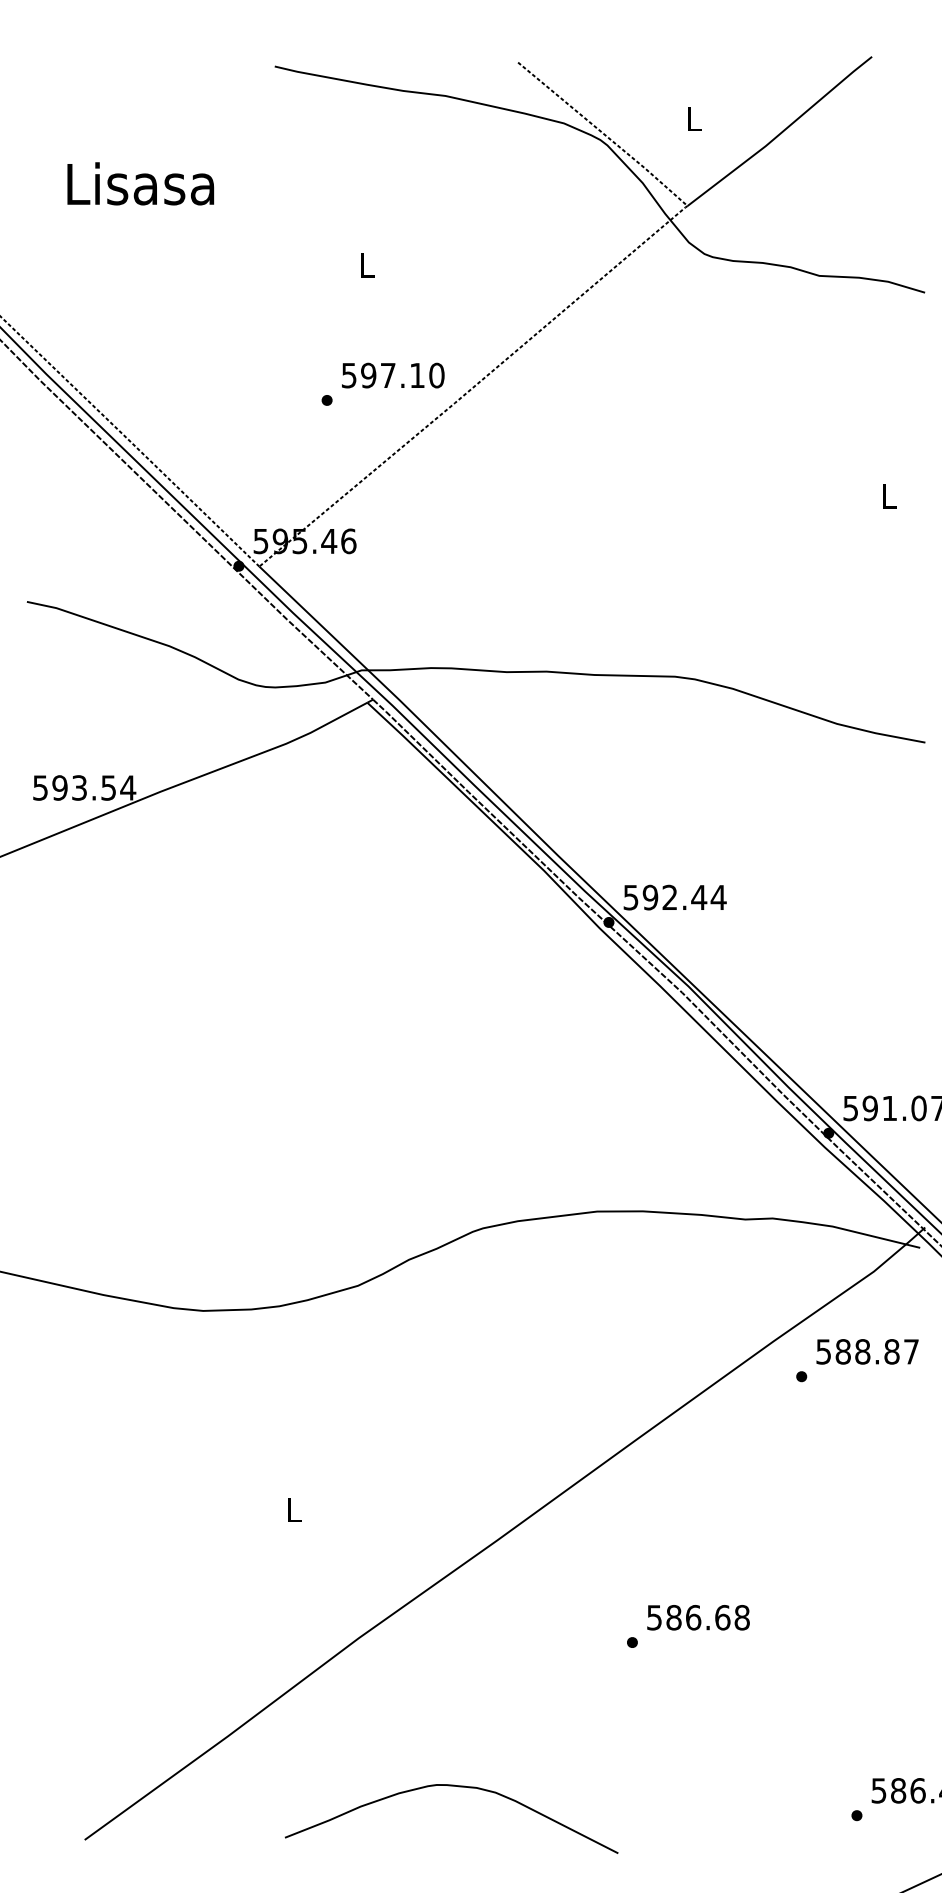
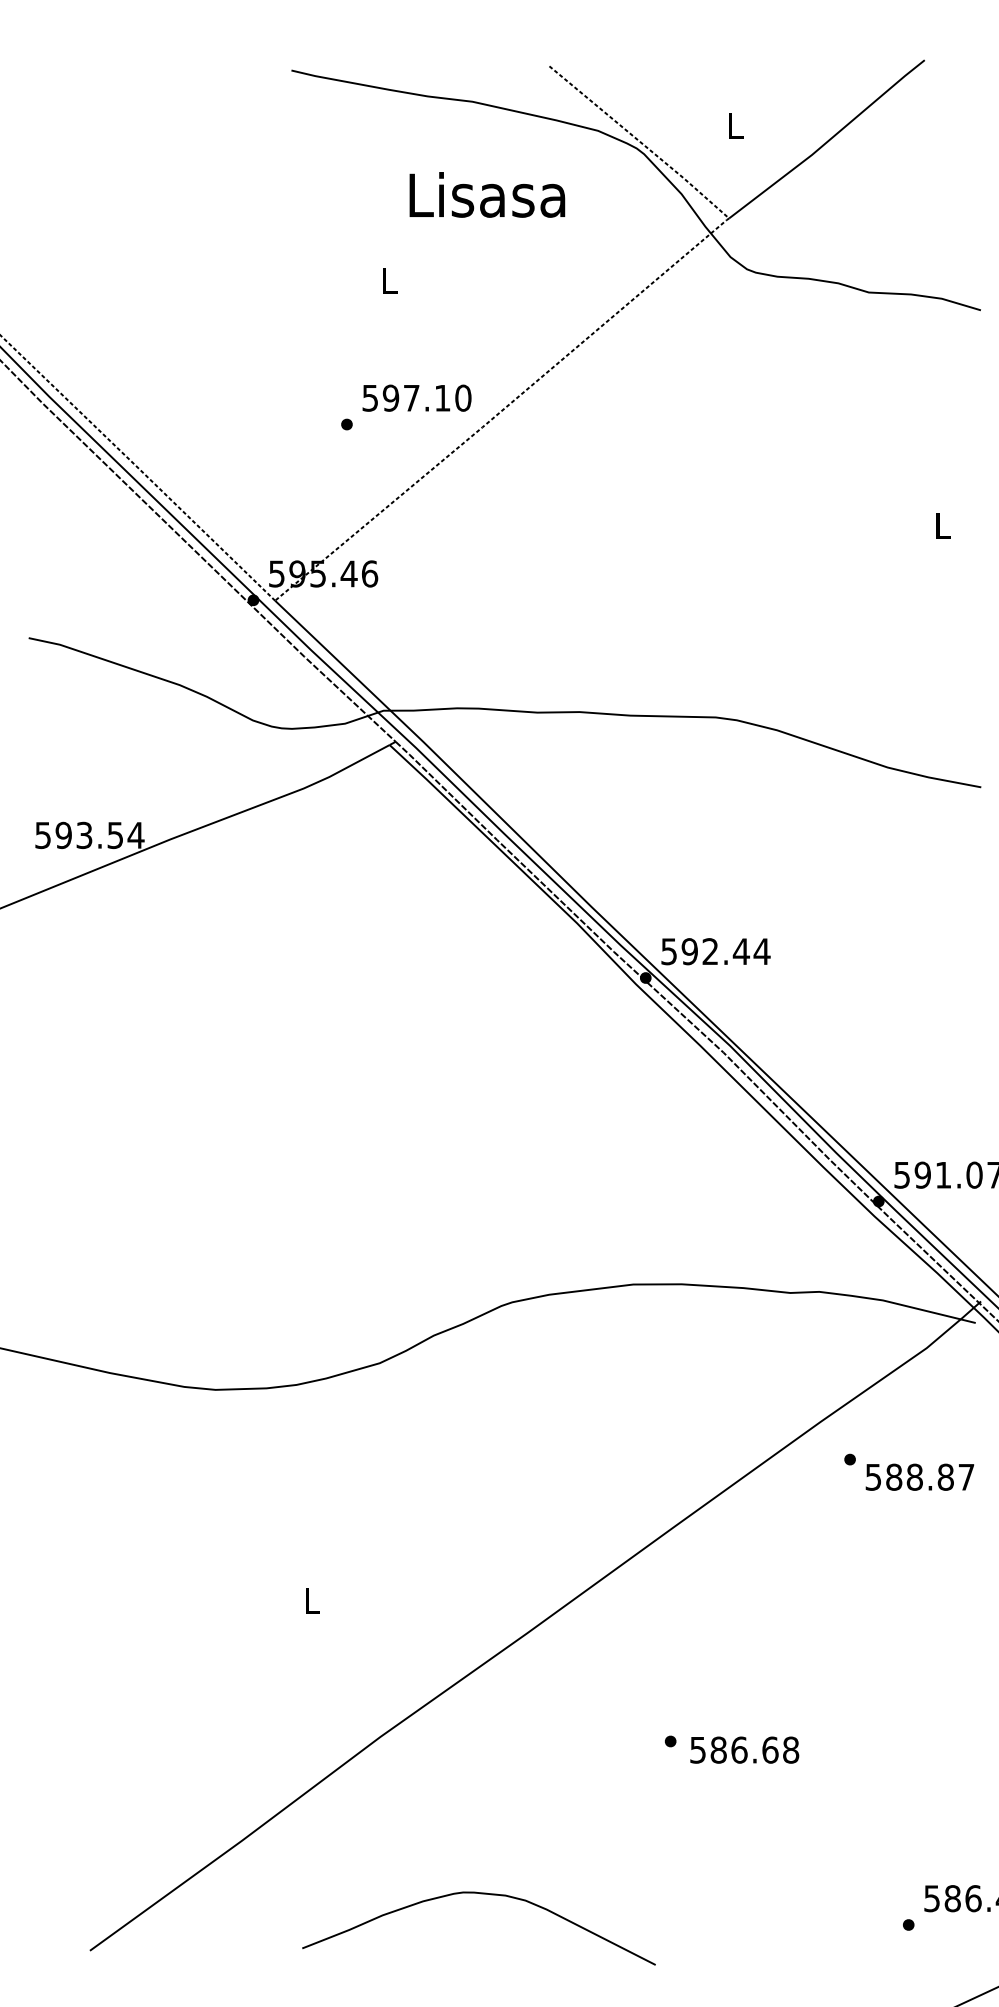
text: (140, 183) -> (487, 194), moved
text: (867, 1351) -> (919, 1476), moved
text: (698, 1617) -> (744, 1749), moved

